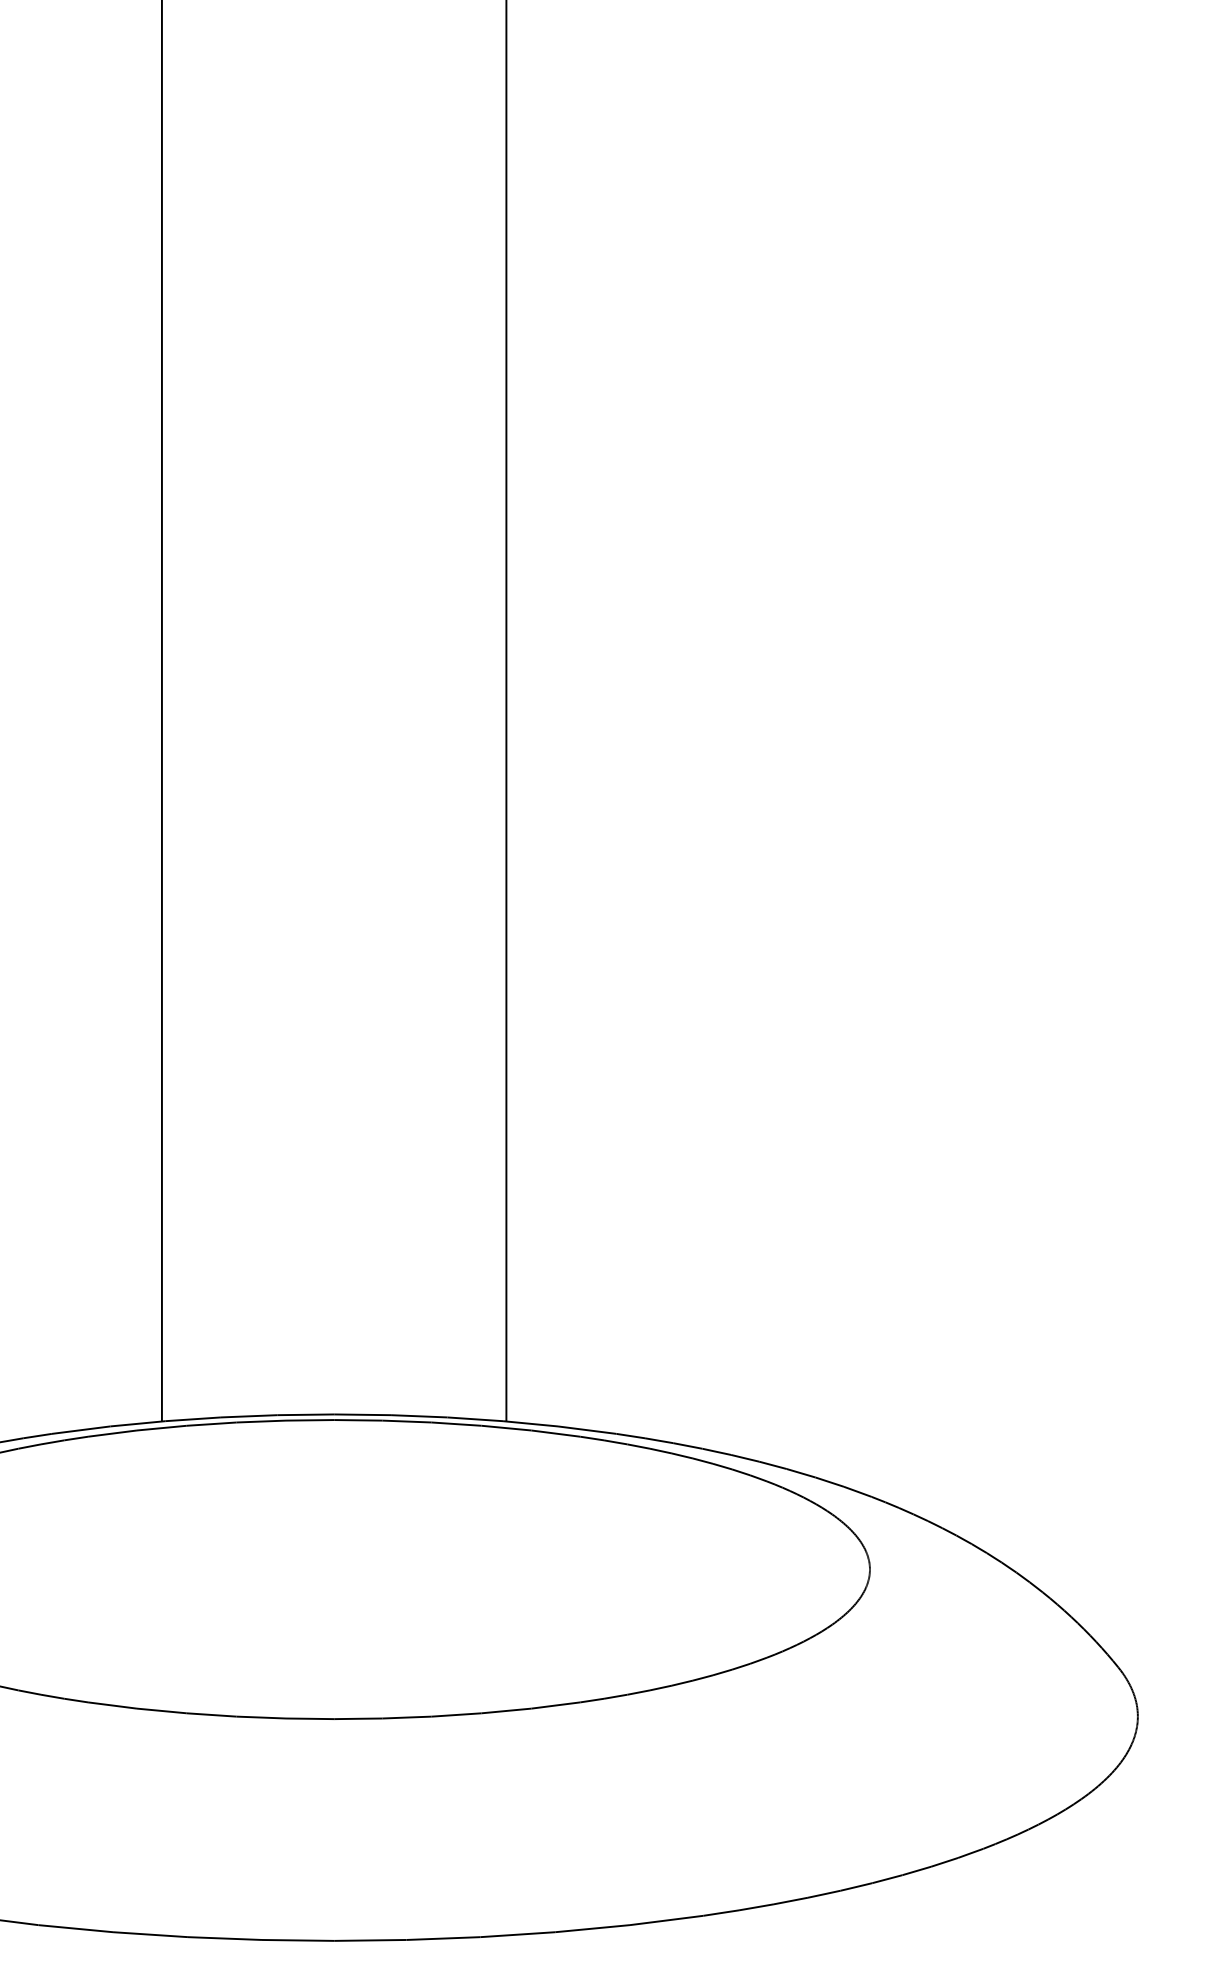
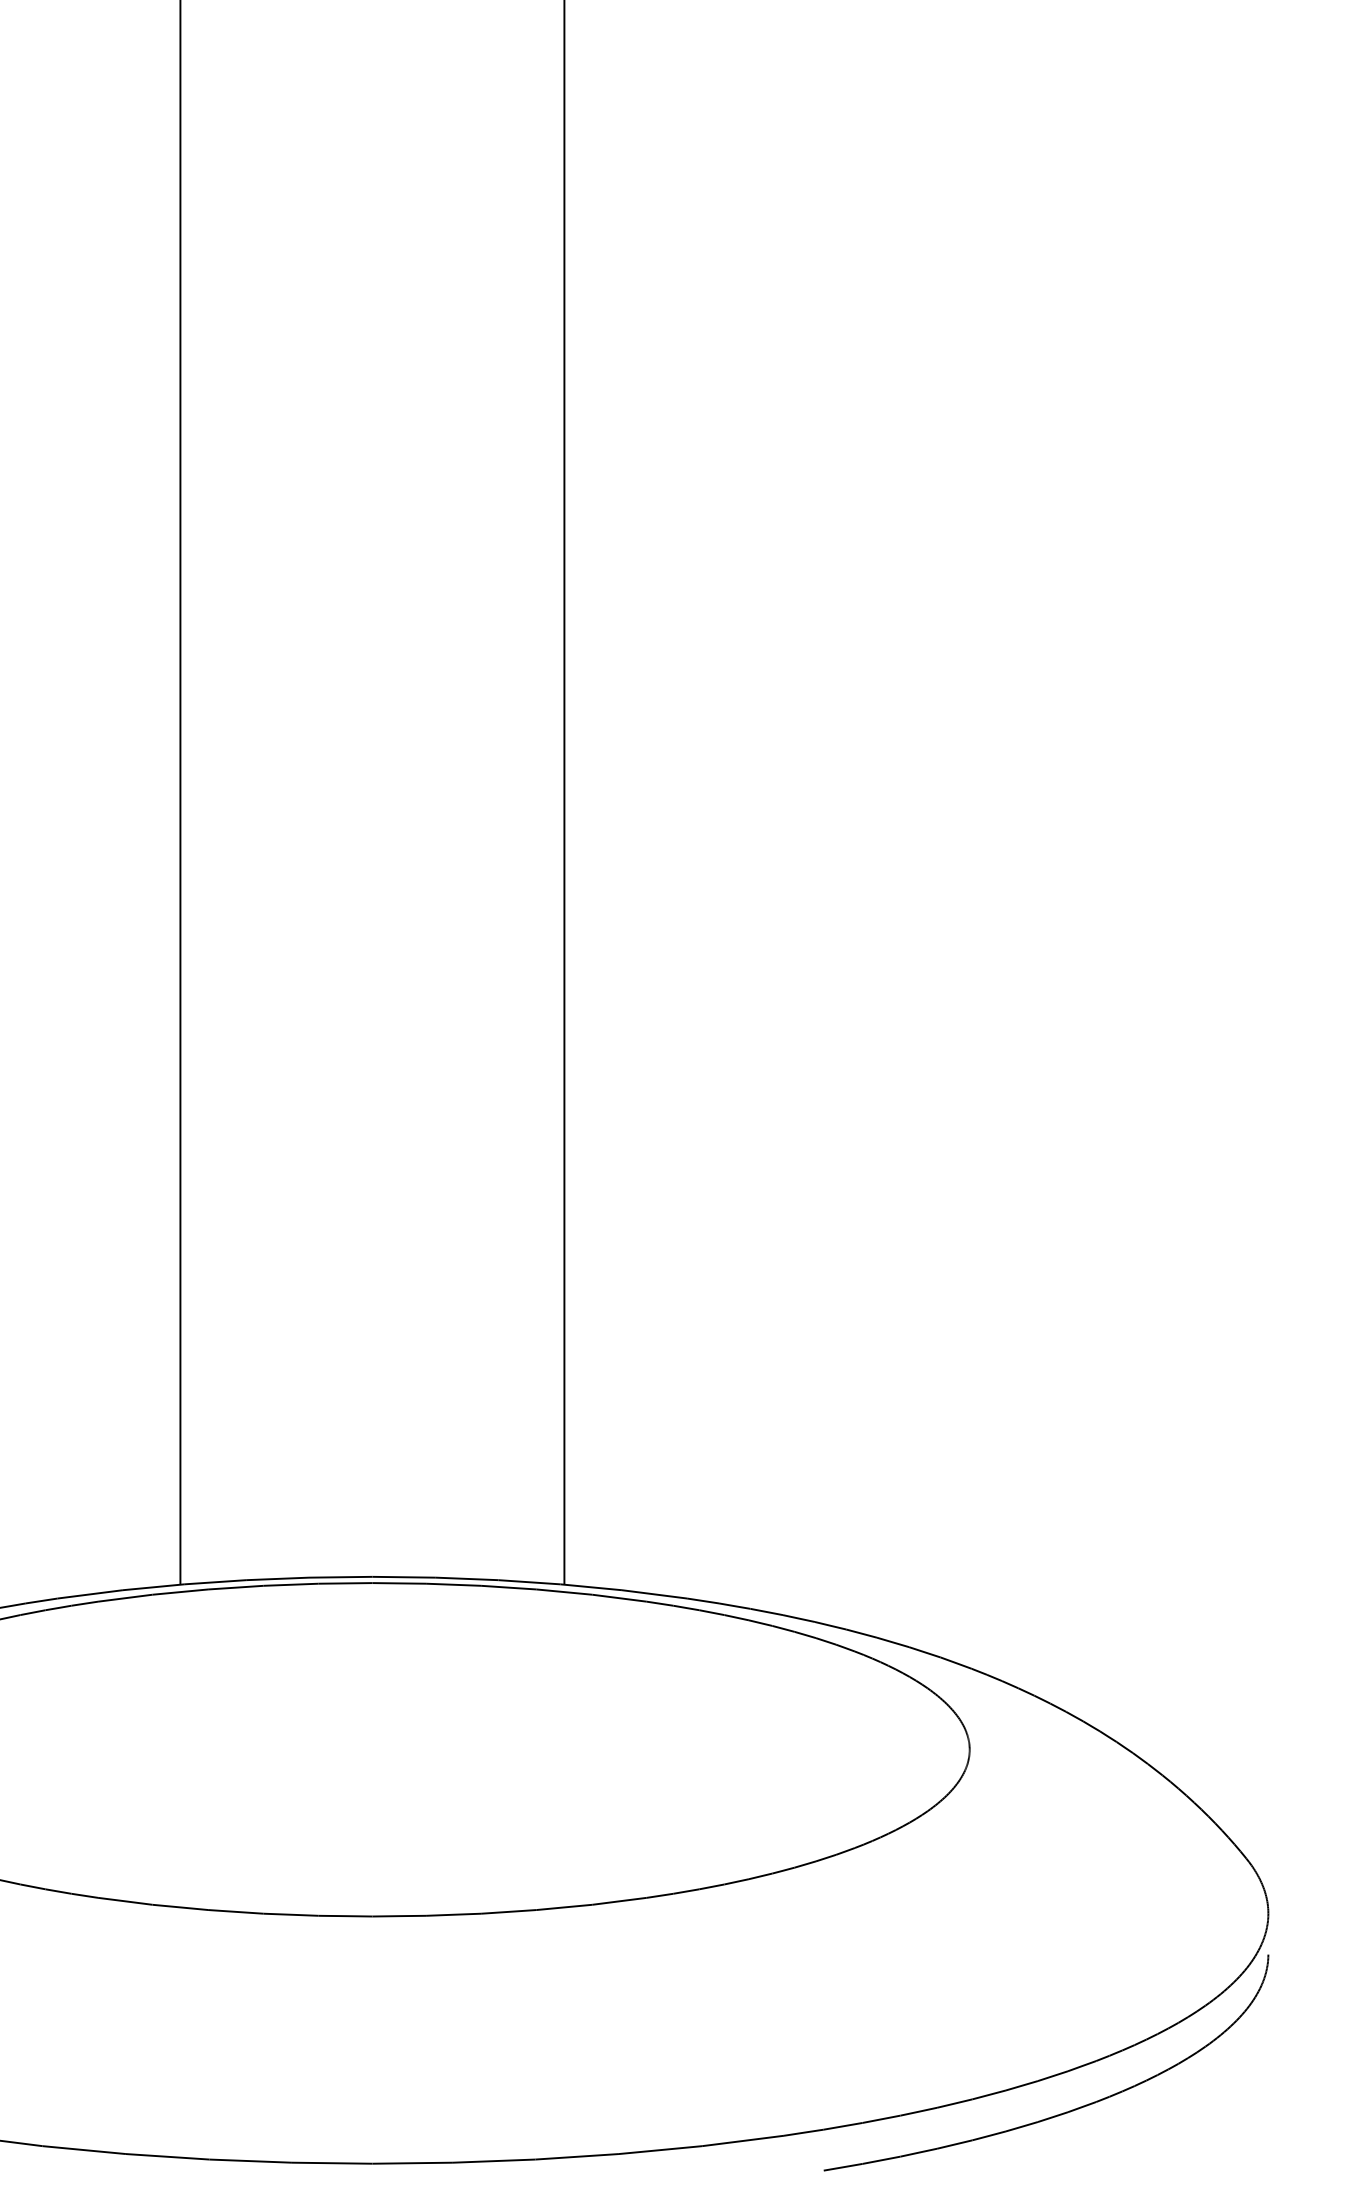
part: (954, 1894) -> (1063, 2112), added

